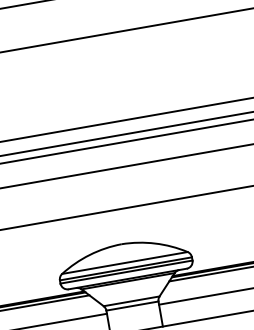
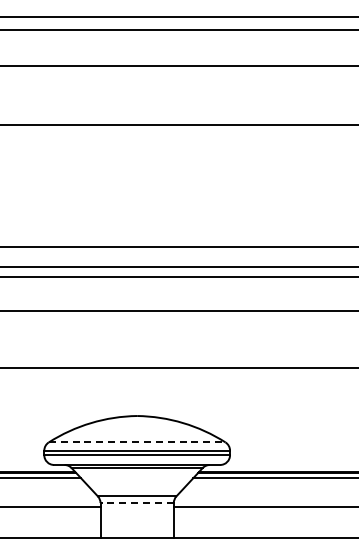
line: (125, 263) -> (137, 442), solid -> dashed
line: (132, 306) -> (137, 503), solid -> dashed

